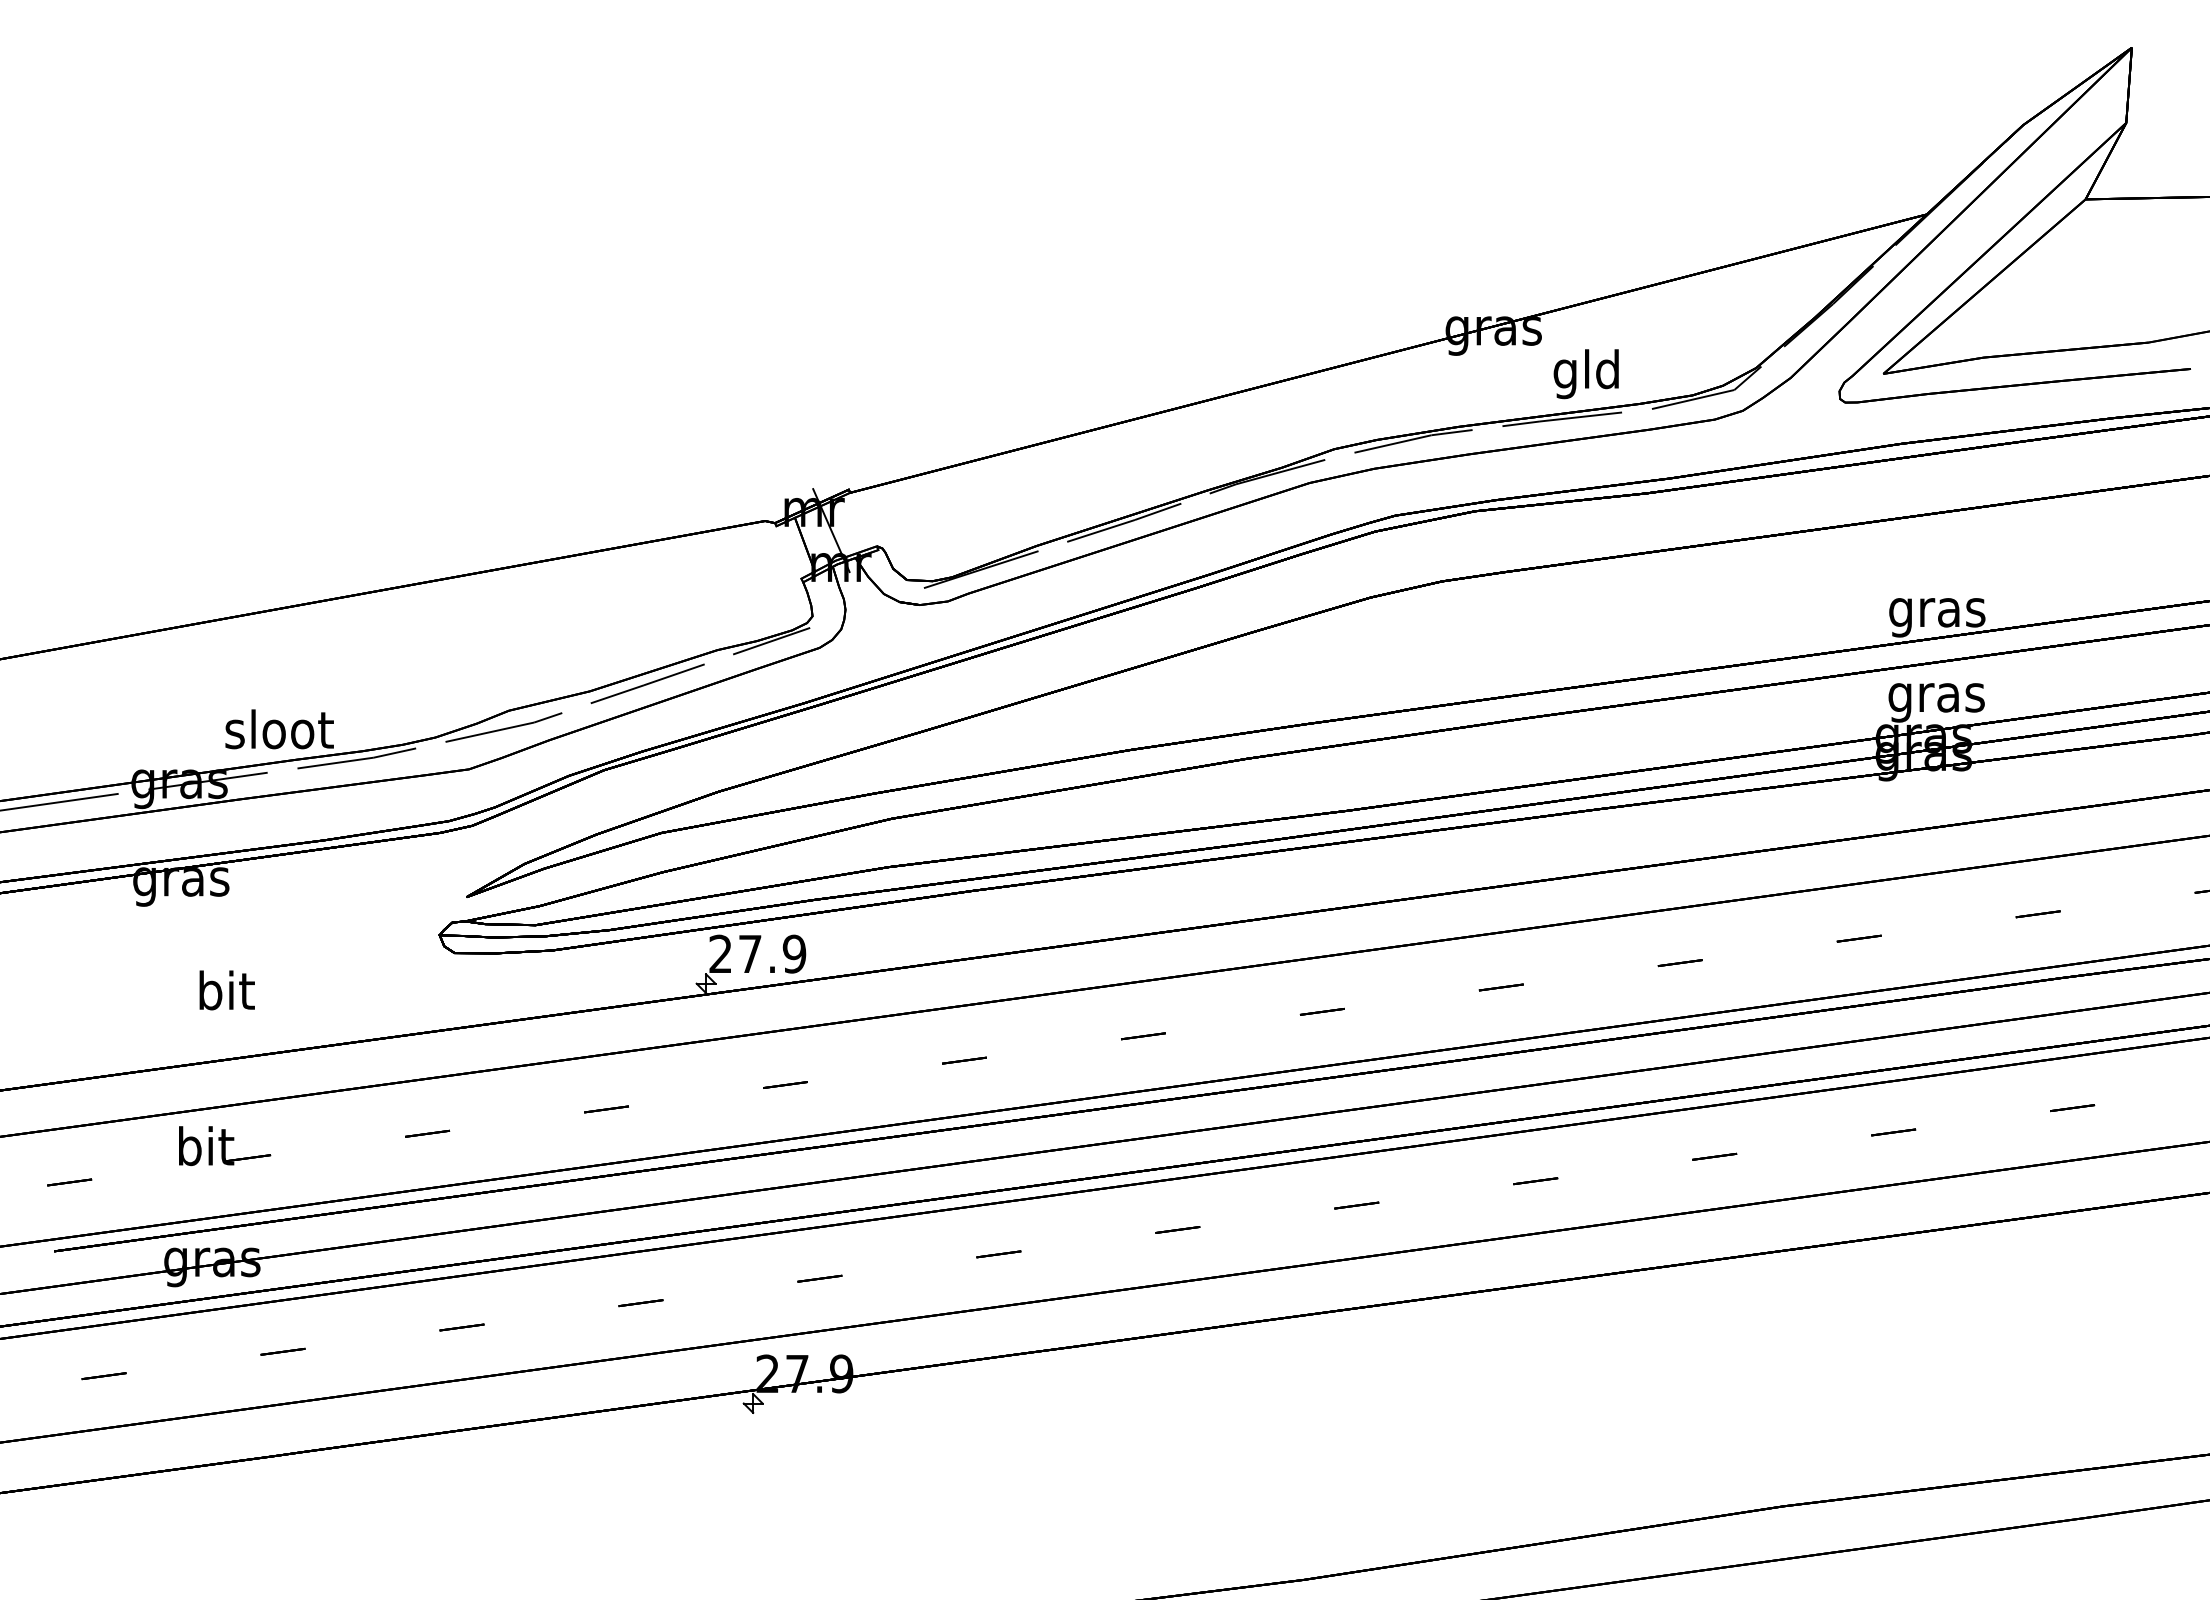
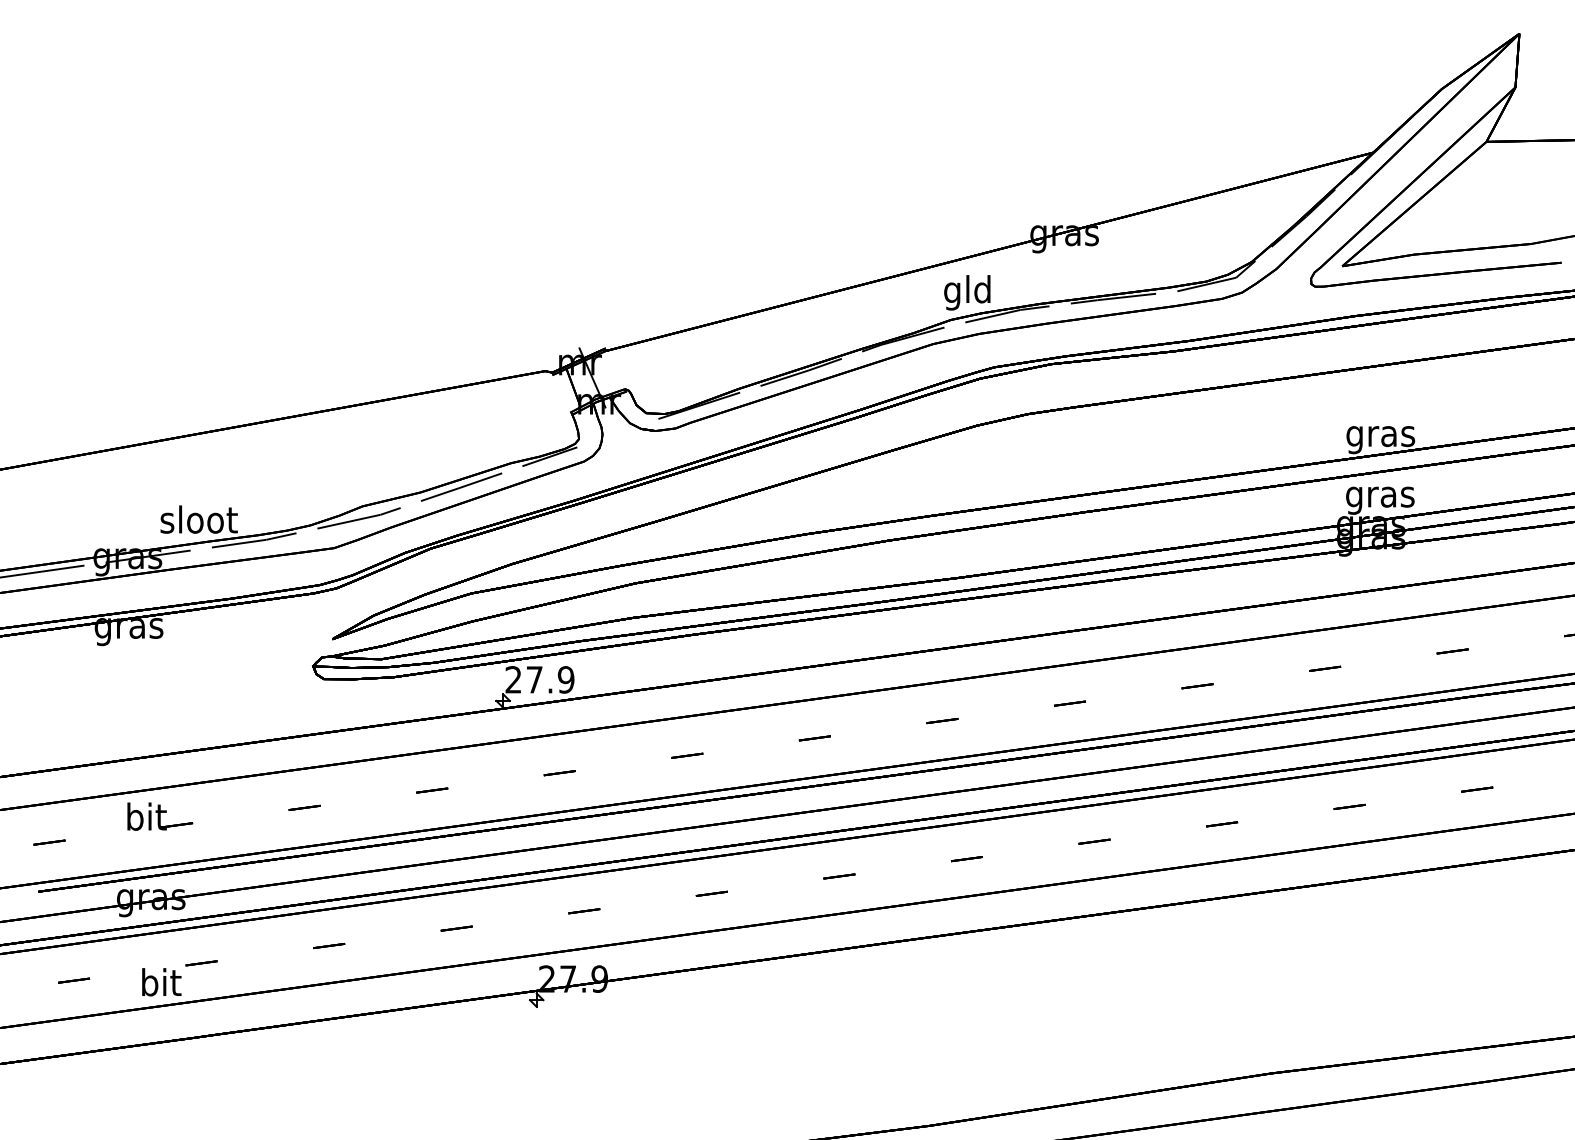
text: (1585, 374) -> (966, 293), moved
text: (226, 990) -> (161, 982), moved

